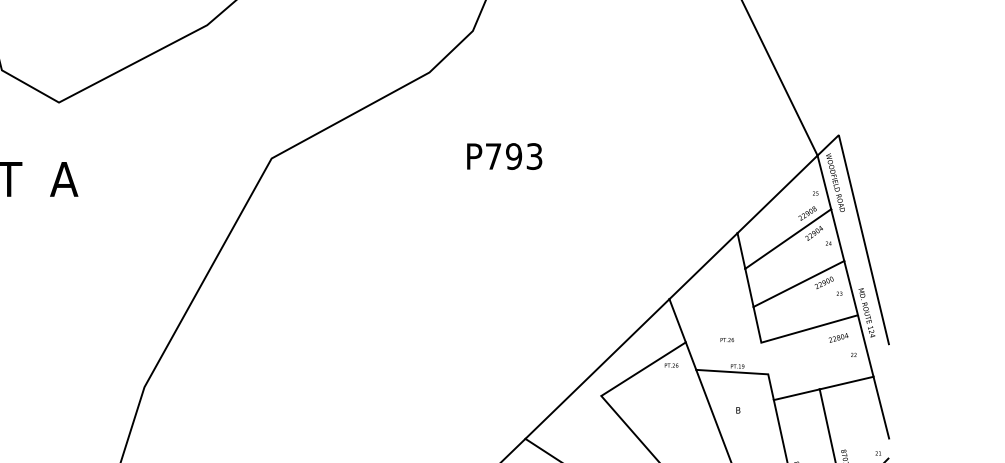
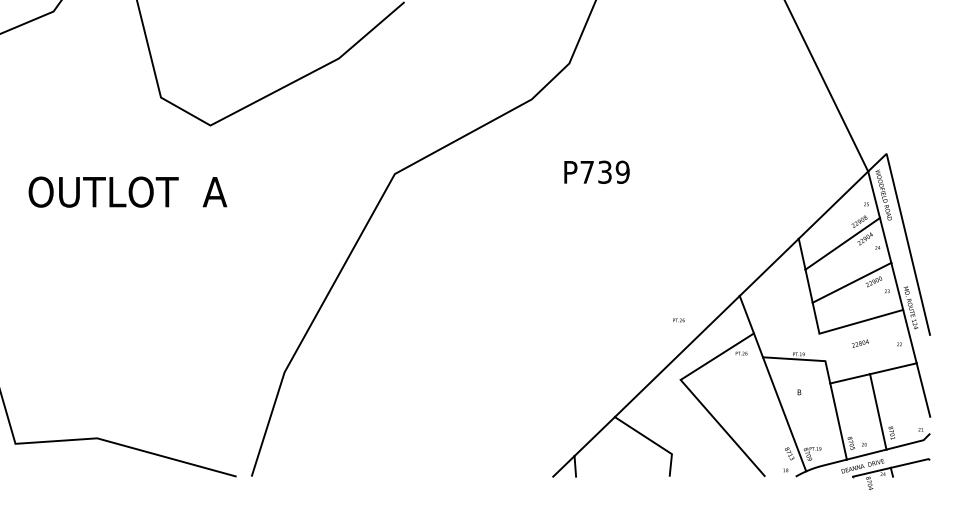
text: (523, 155) -> (613, 171), P793 -> P739
text: (838, 337) -> (860, 343), moved
text: (726, 340) -> (678, 320), moved

